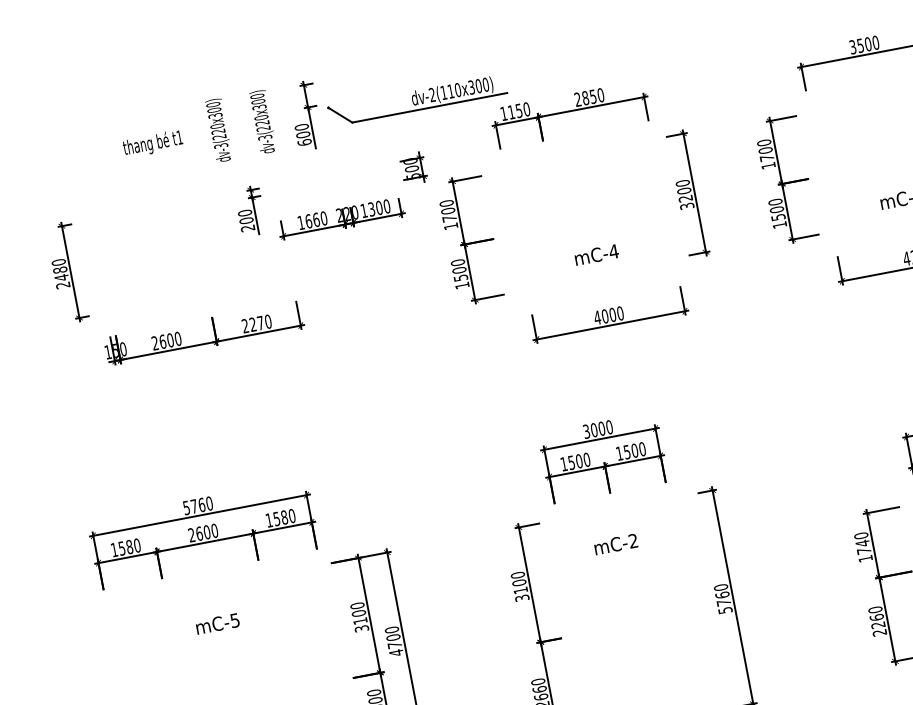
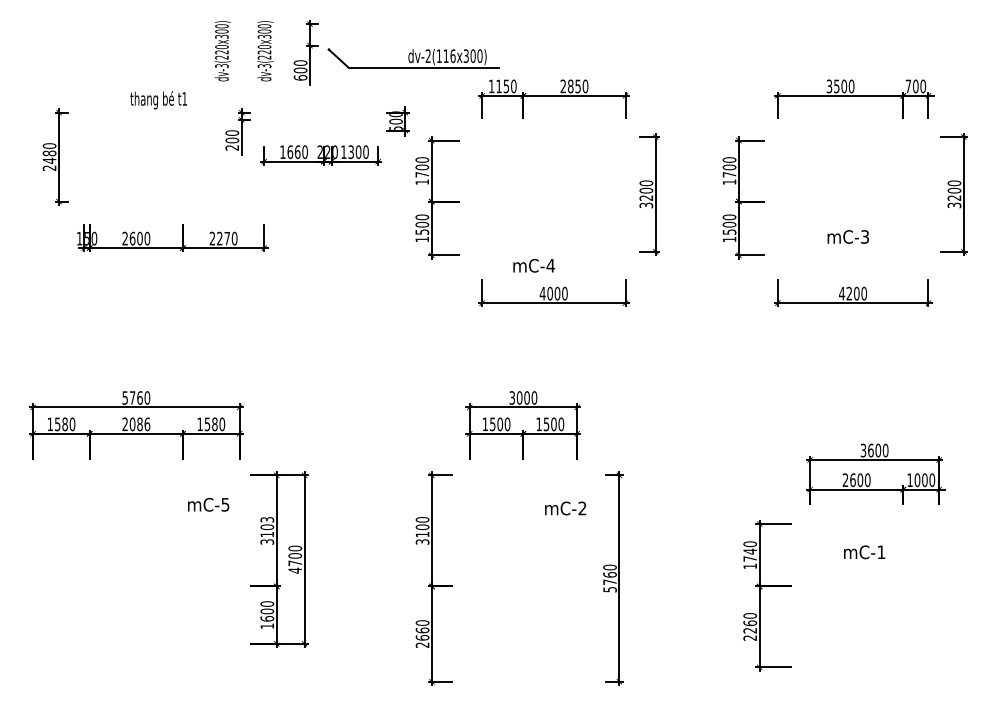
text: (457, 89) -> (452, 55), dv-2(110x300) -> dv-2(116x300)
text: (152, 144) -> (158, 100), moved
text: (596, 254) -> (534, 265), moved
text: (207, 531) -> (140, 423), 2600 -> 2086
text: (615, 544) -> (565, 508), moved
text: (357, 605) -> (267, 519), 3100 -> 3103
text: (217, 623) -> (208, 504), moved

